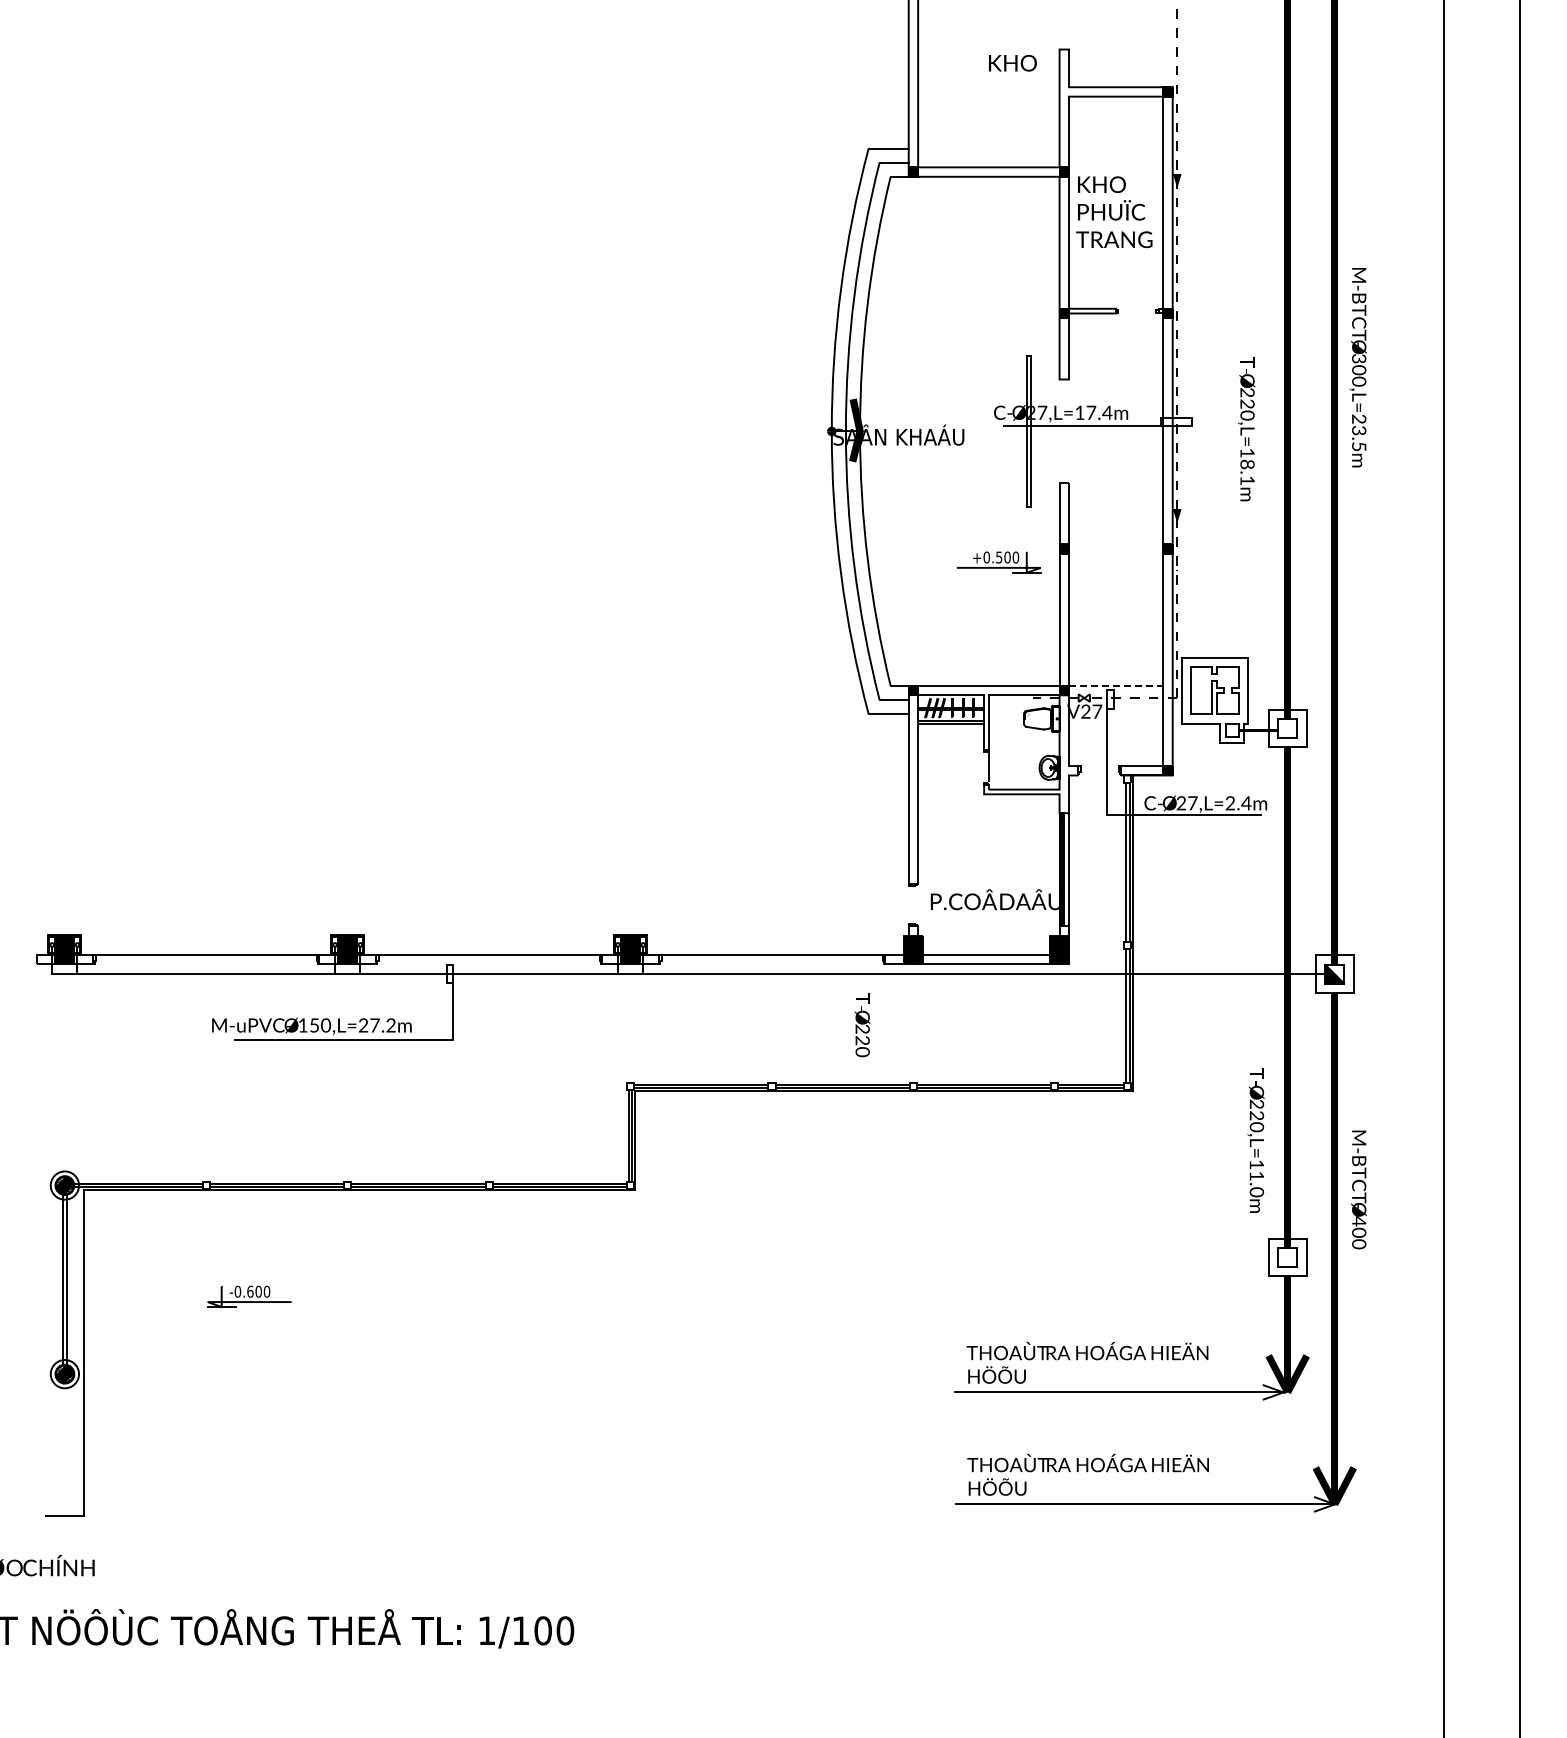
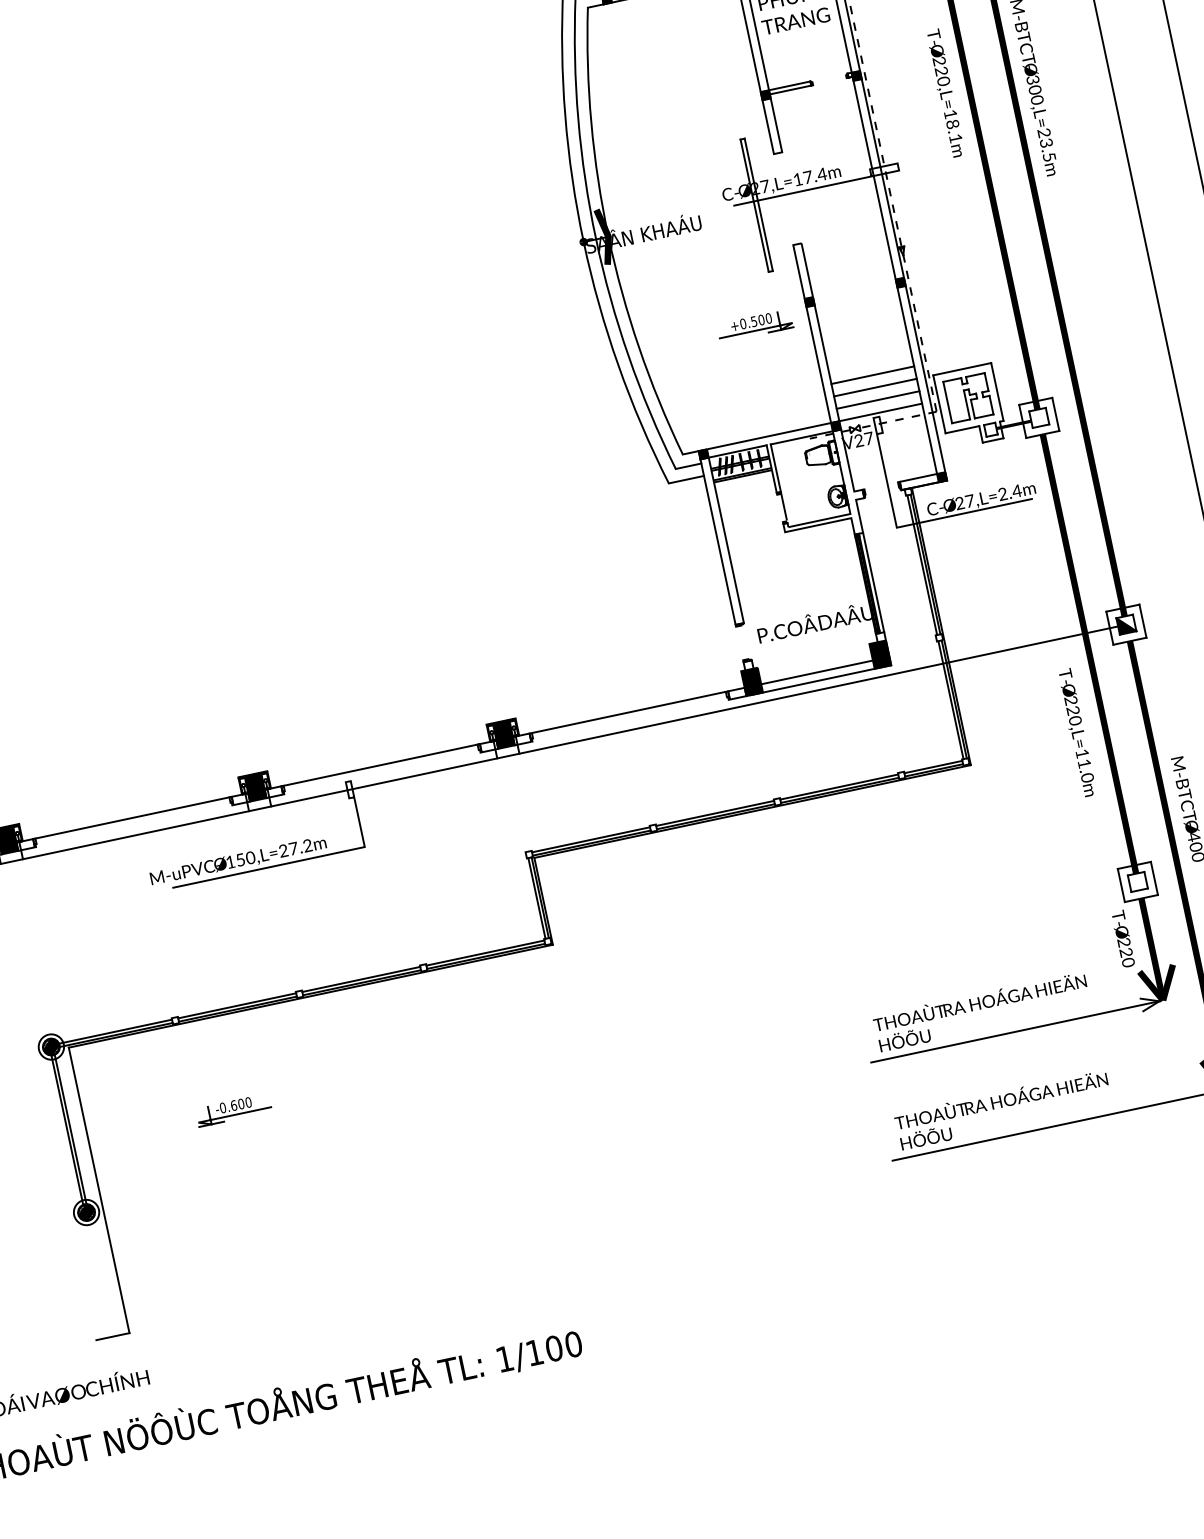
text: (1246, 429) -> (945, 93), moved
line: (1116, 643) -> (873, 375), added
line: (1116, 657) -> (875, 387), added
line: (1116, 671) -> (878, 399), added
line: (1116, 685) -> (880, 412), dashed -> solid
text: (862, 1025) -> (1123, 939), moved
text: (1255, 1140) -> (1076, 732), moved

